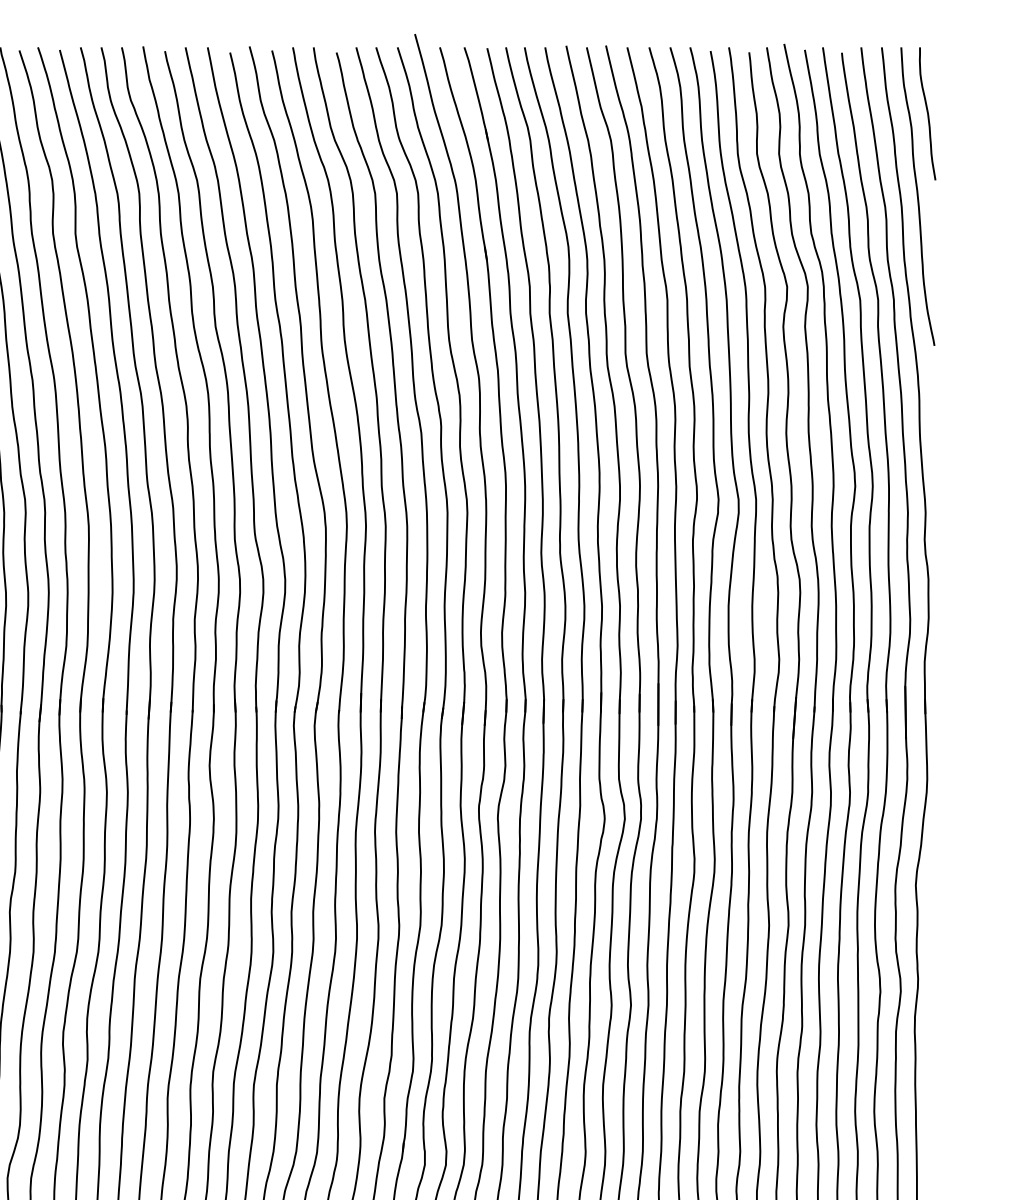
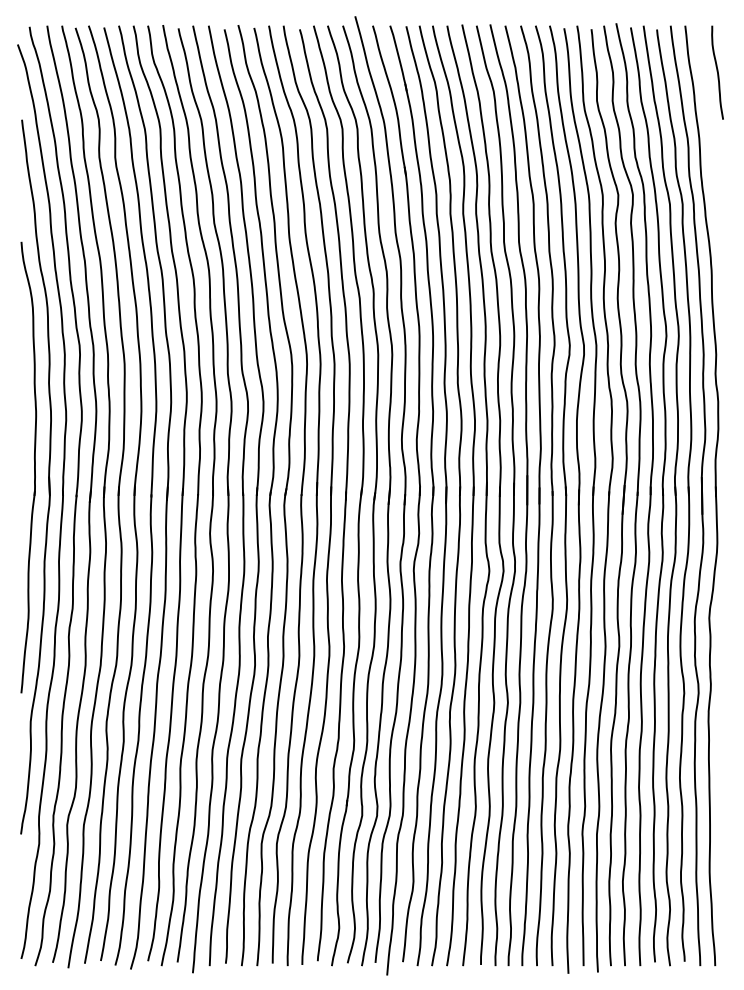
curve: (917, 195) -> (710, 130), removed

